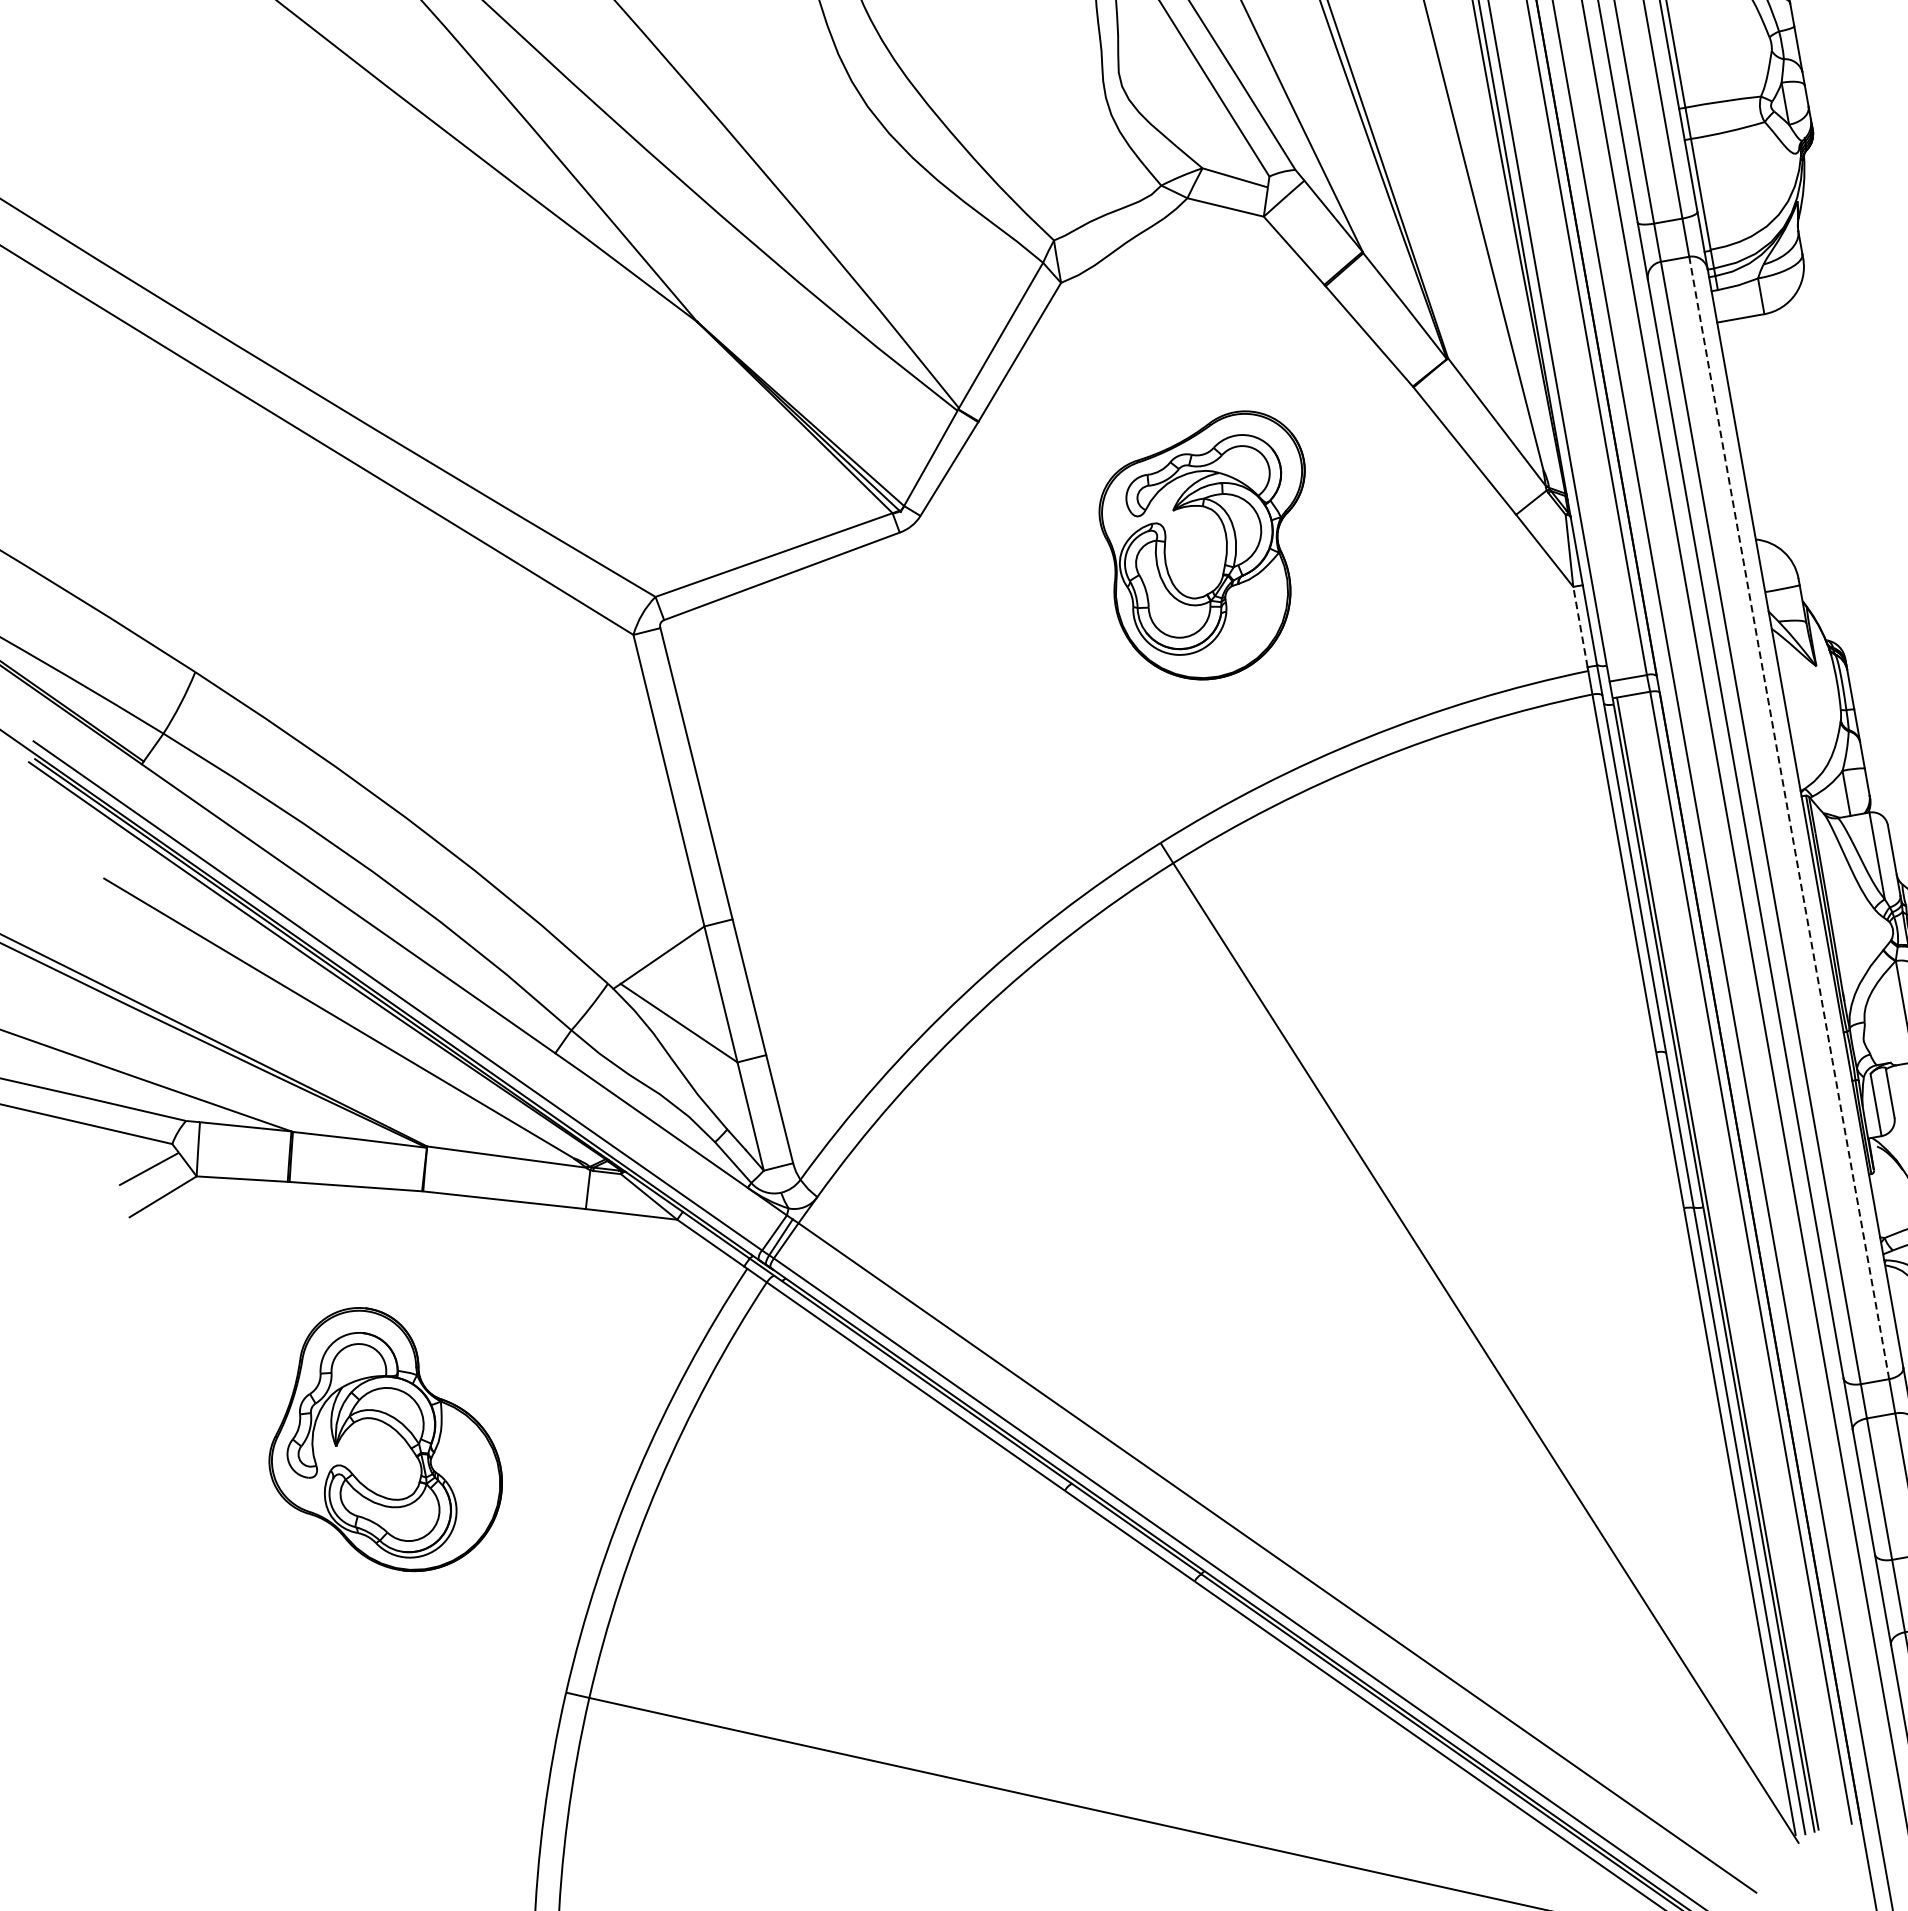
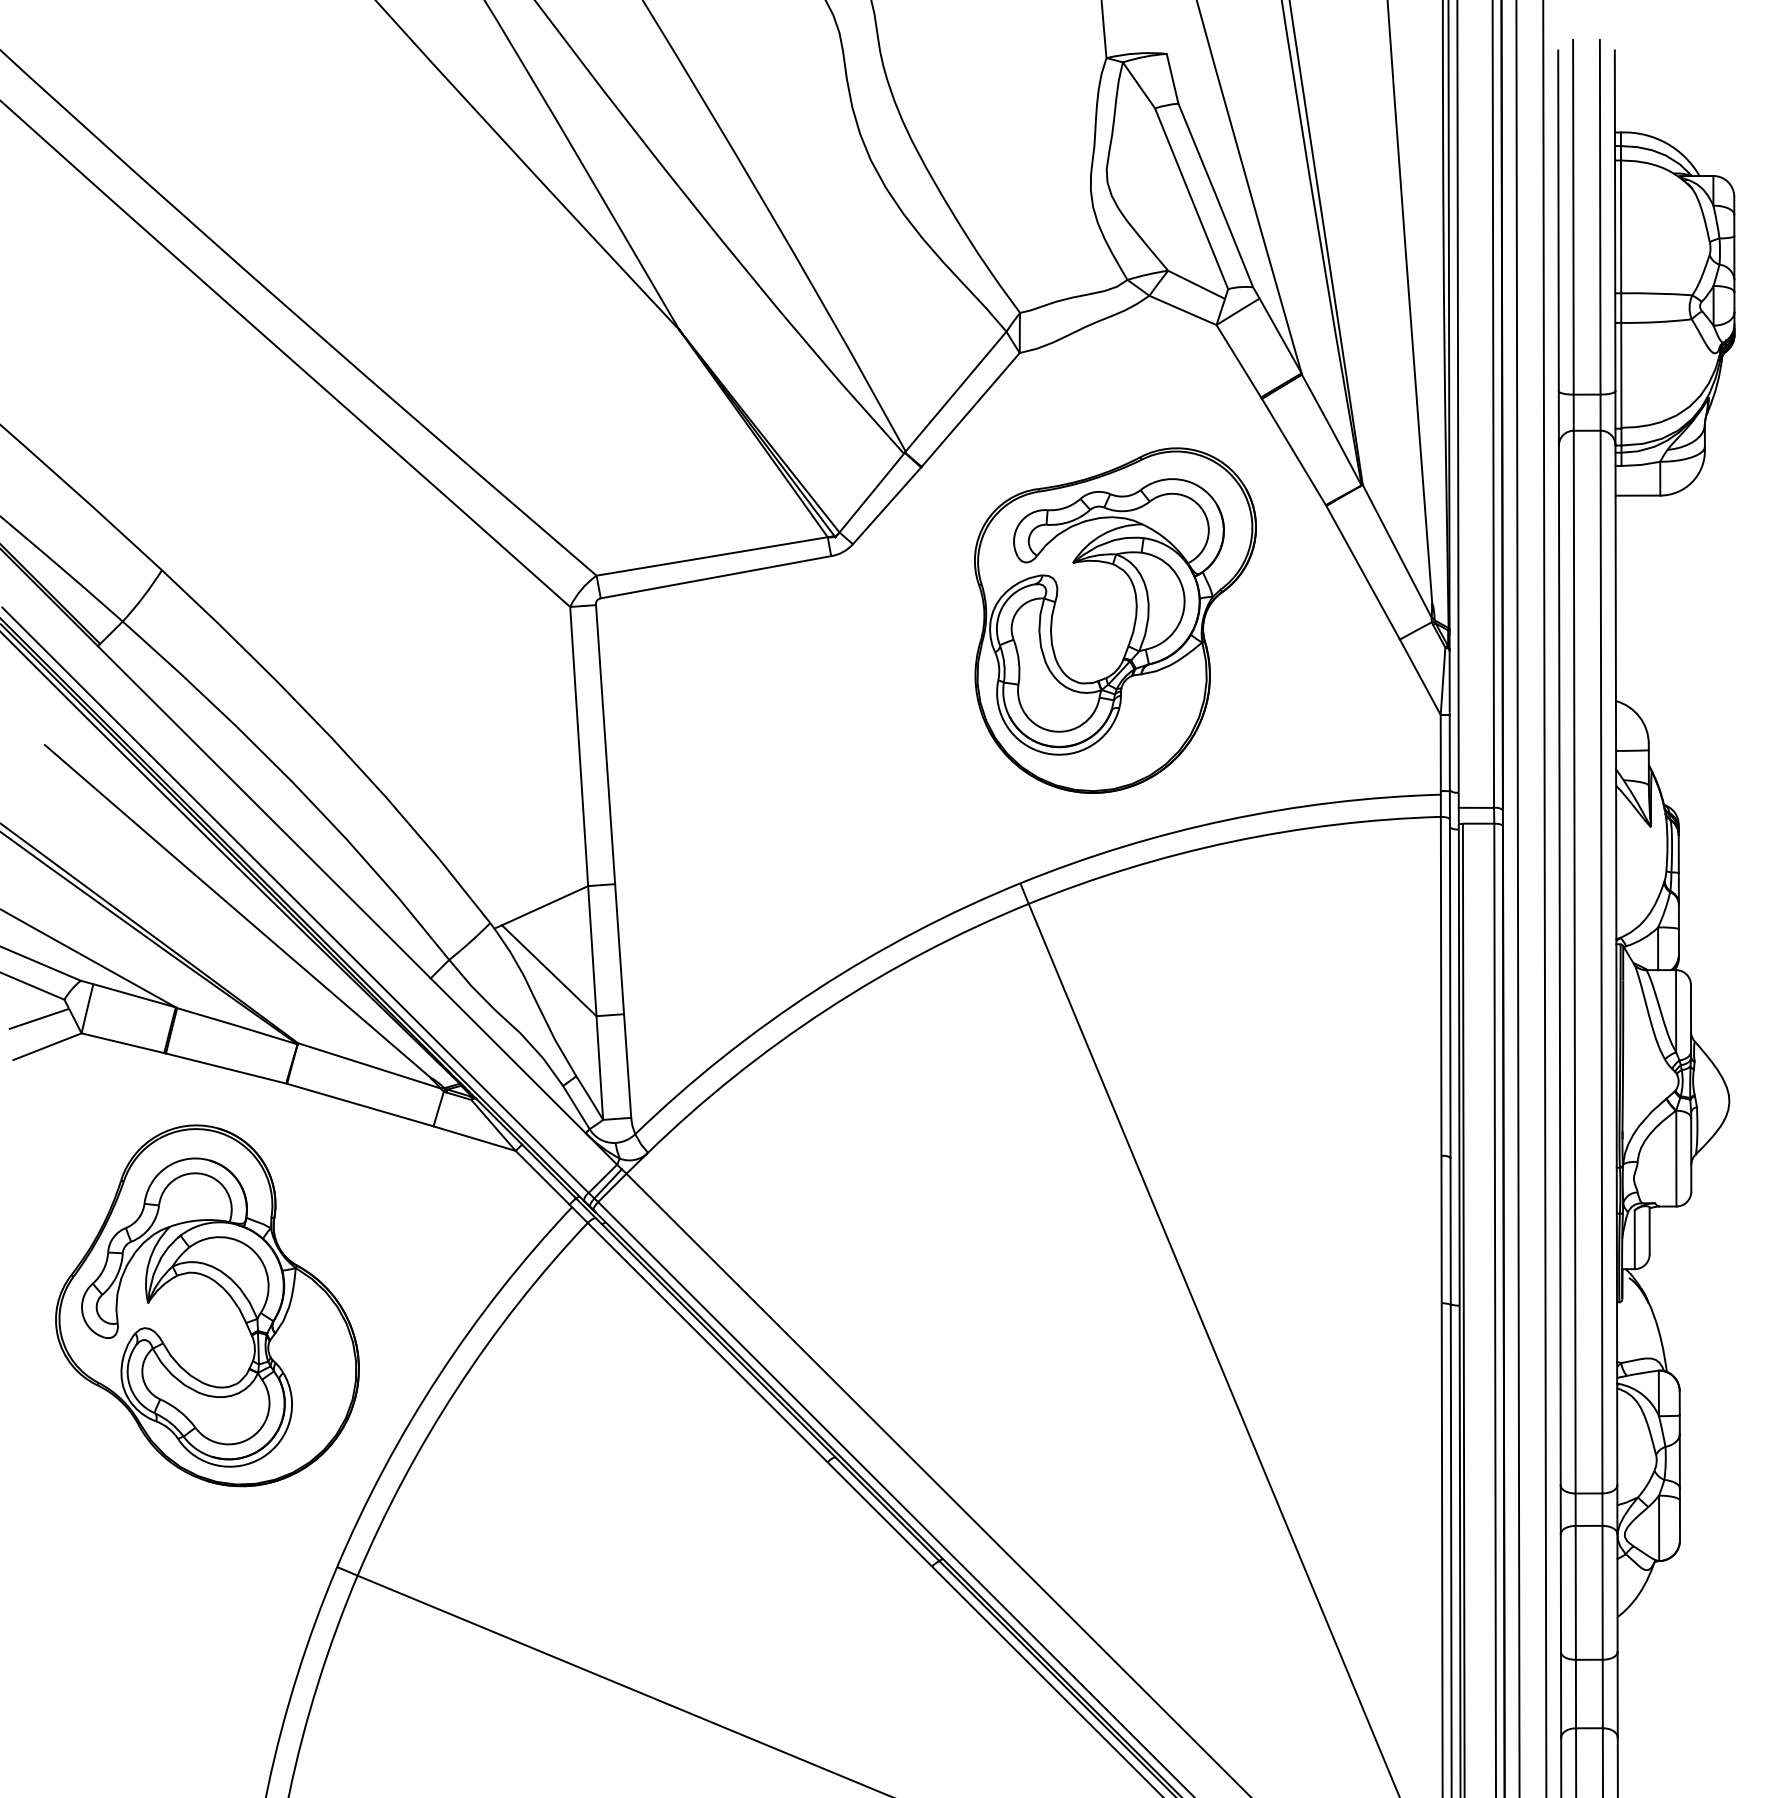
part: (1212, 547) -> (1115, 620), size x1.43
line: (1580, 626) -> (1440, 752), dashed -> solid
line: (1789, 817) -> (1601, 961), dashed -> solid
part: (380, 1440) -> (207, 1305), size x1.43

